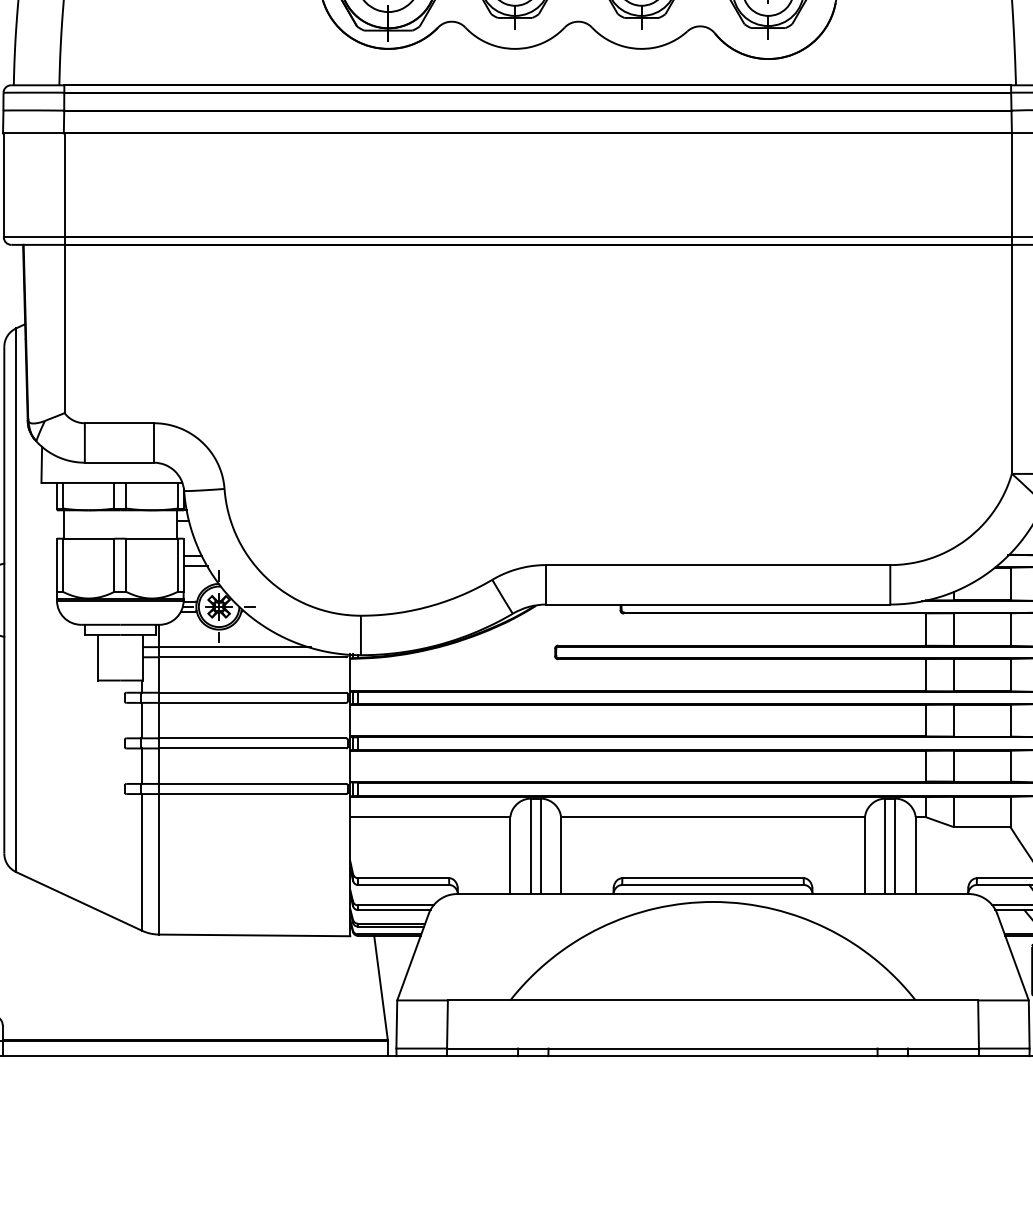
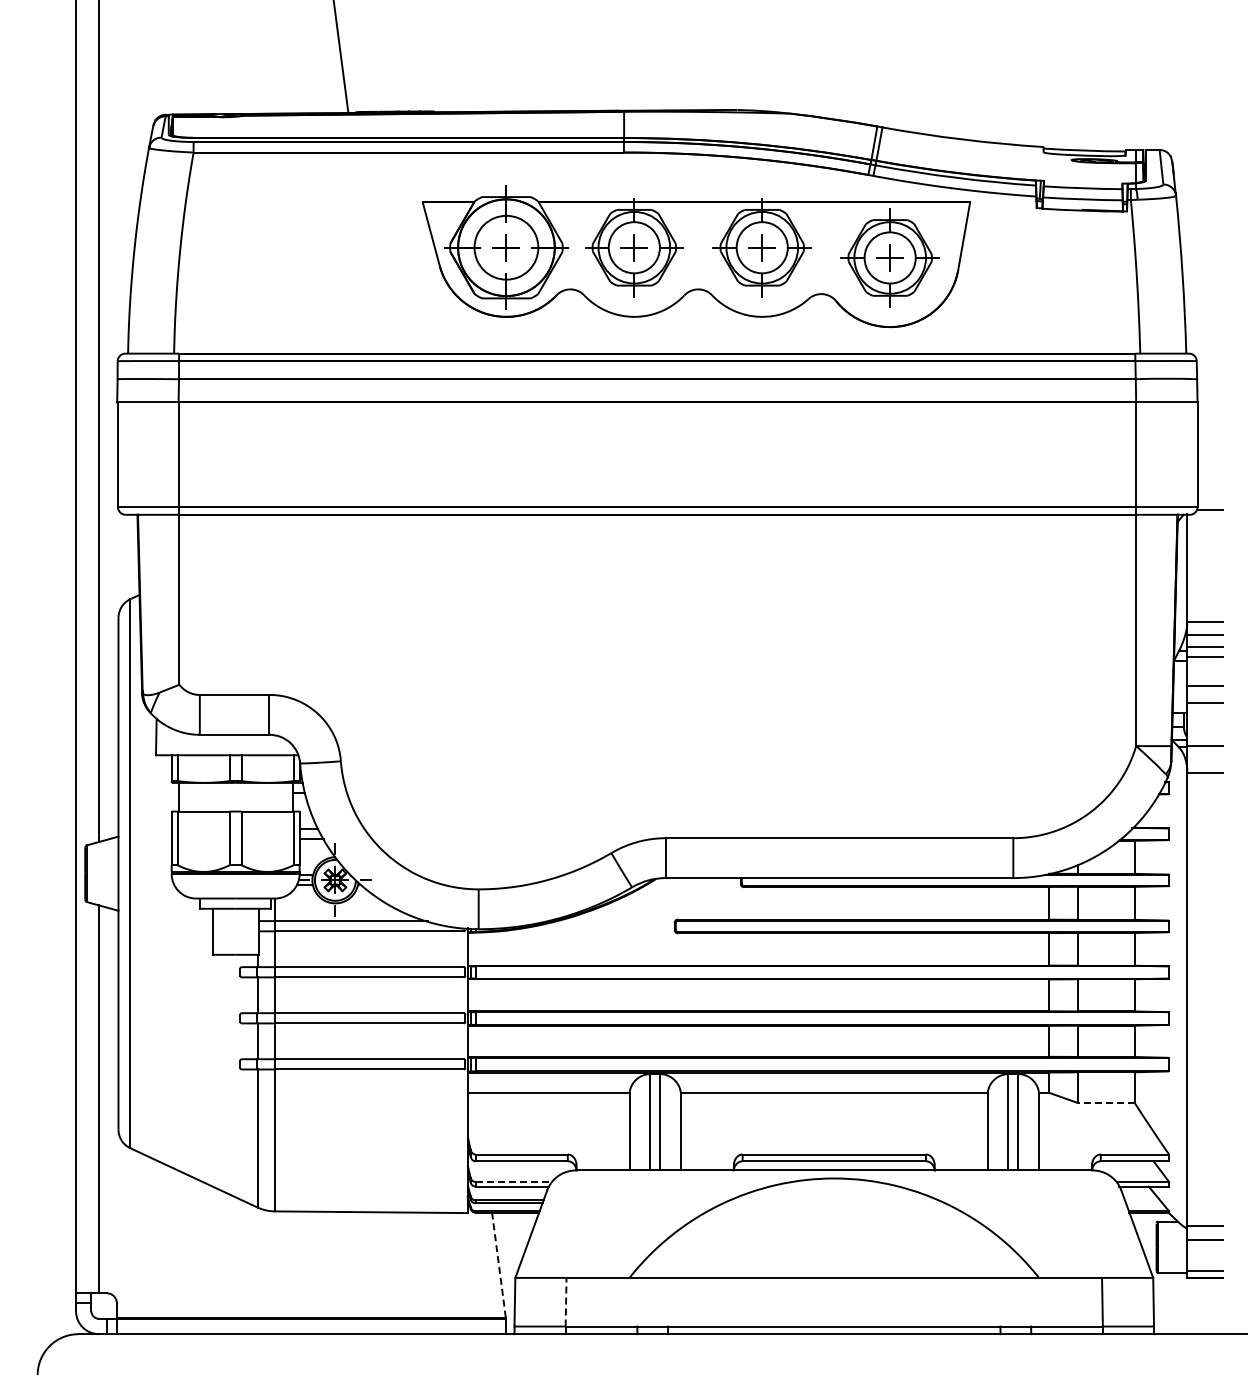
line: (981, 826) -> (1105, 1102), solid -> dashed
line: (396, 904) -> (514, 1181), solid -> dashed
line: (380, 988) -> (498, 1265), solid -> dashed
line: (447, 1023) -> (566, 1301), solid -> dashed

